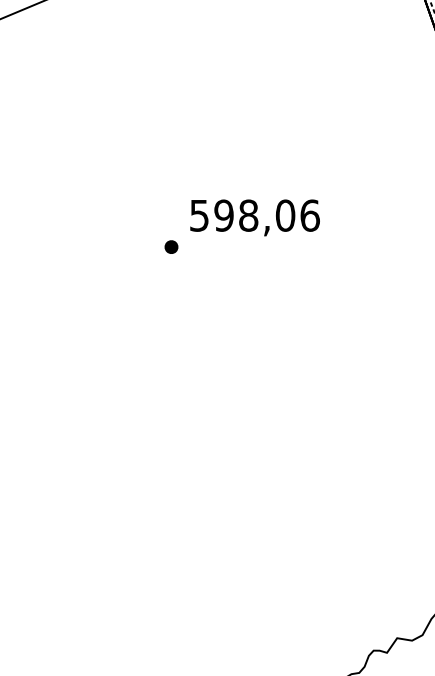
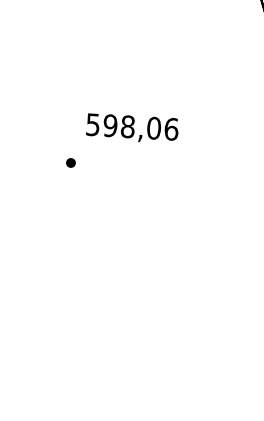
text: (254, 217) -> (132, 128), moved

